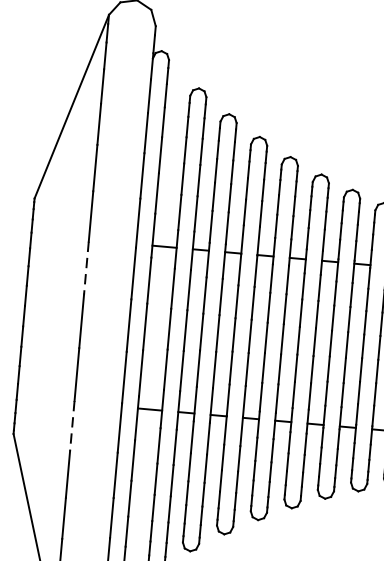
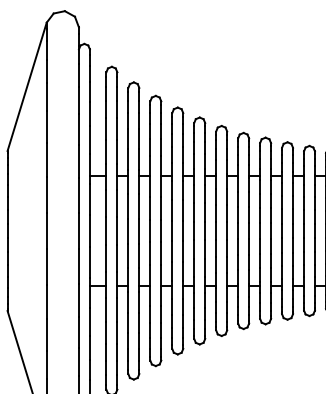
line: (86, 267) -> (46, 194), dashed -> solid
line: (71, 426) -> (46, 302), dashed -> solid

